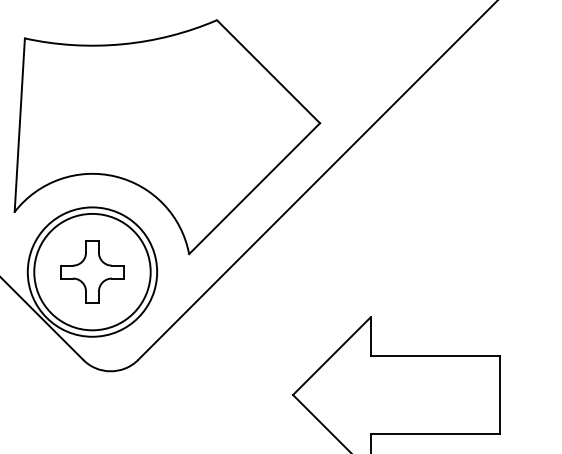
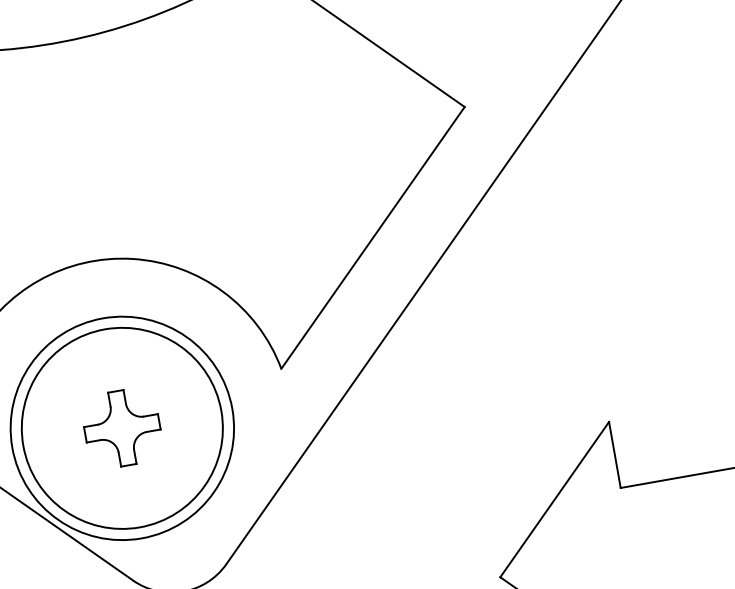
part: (92, 271) -> (122, 427), size x0.7

